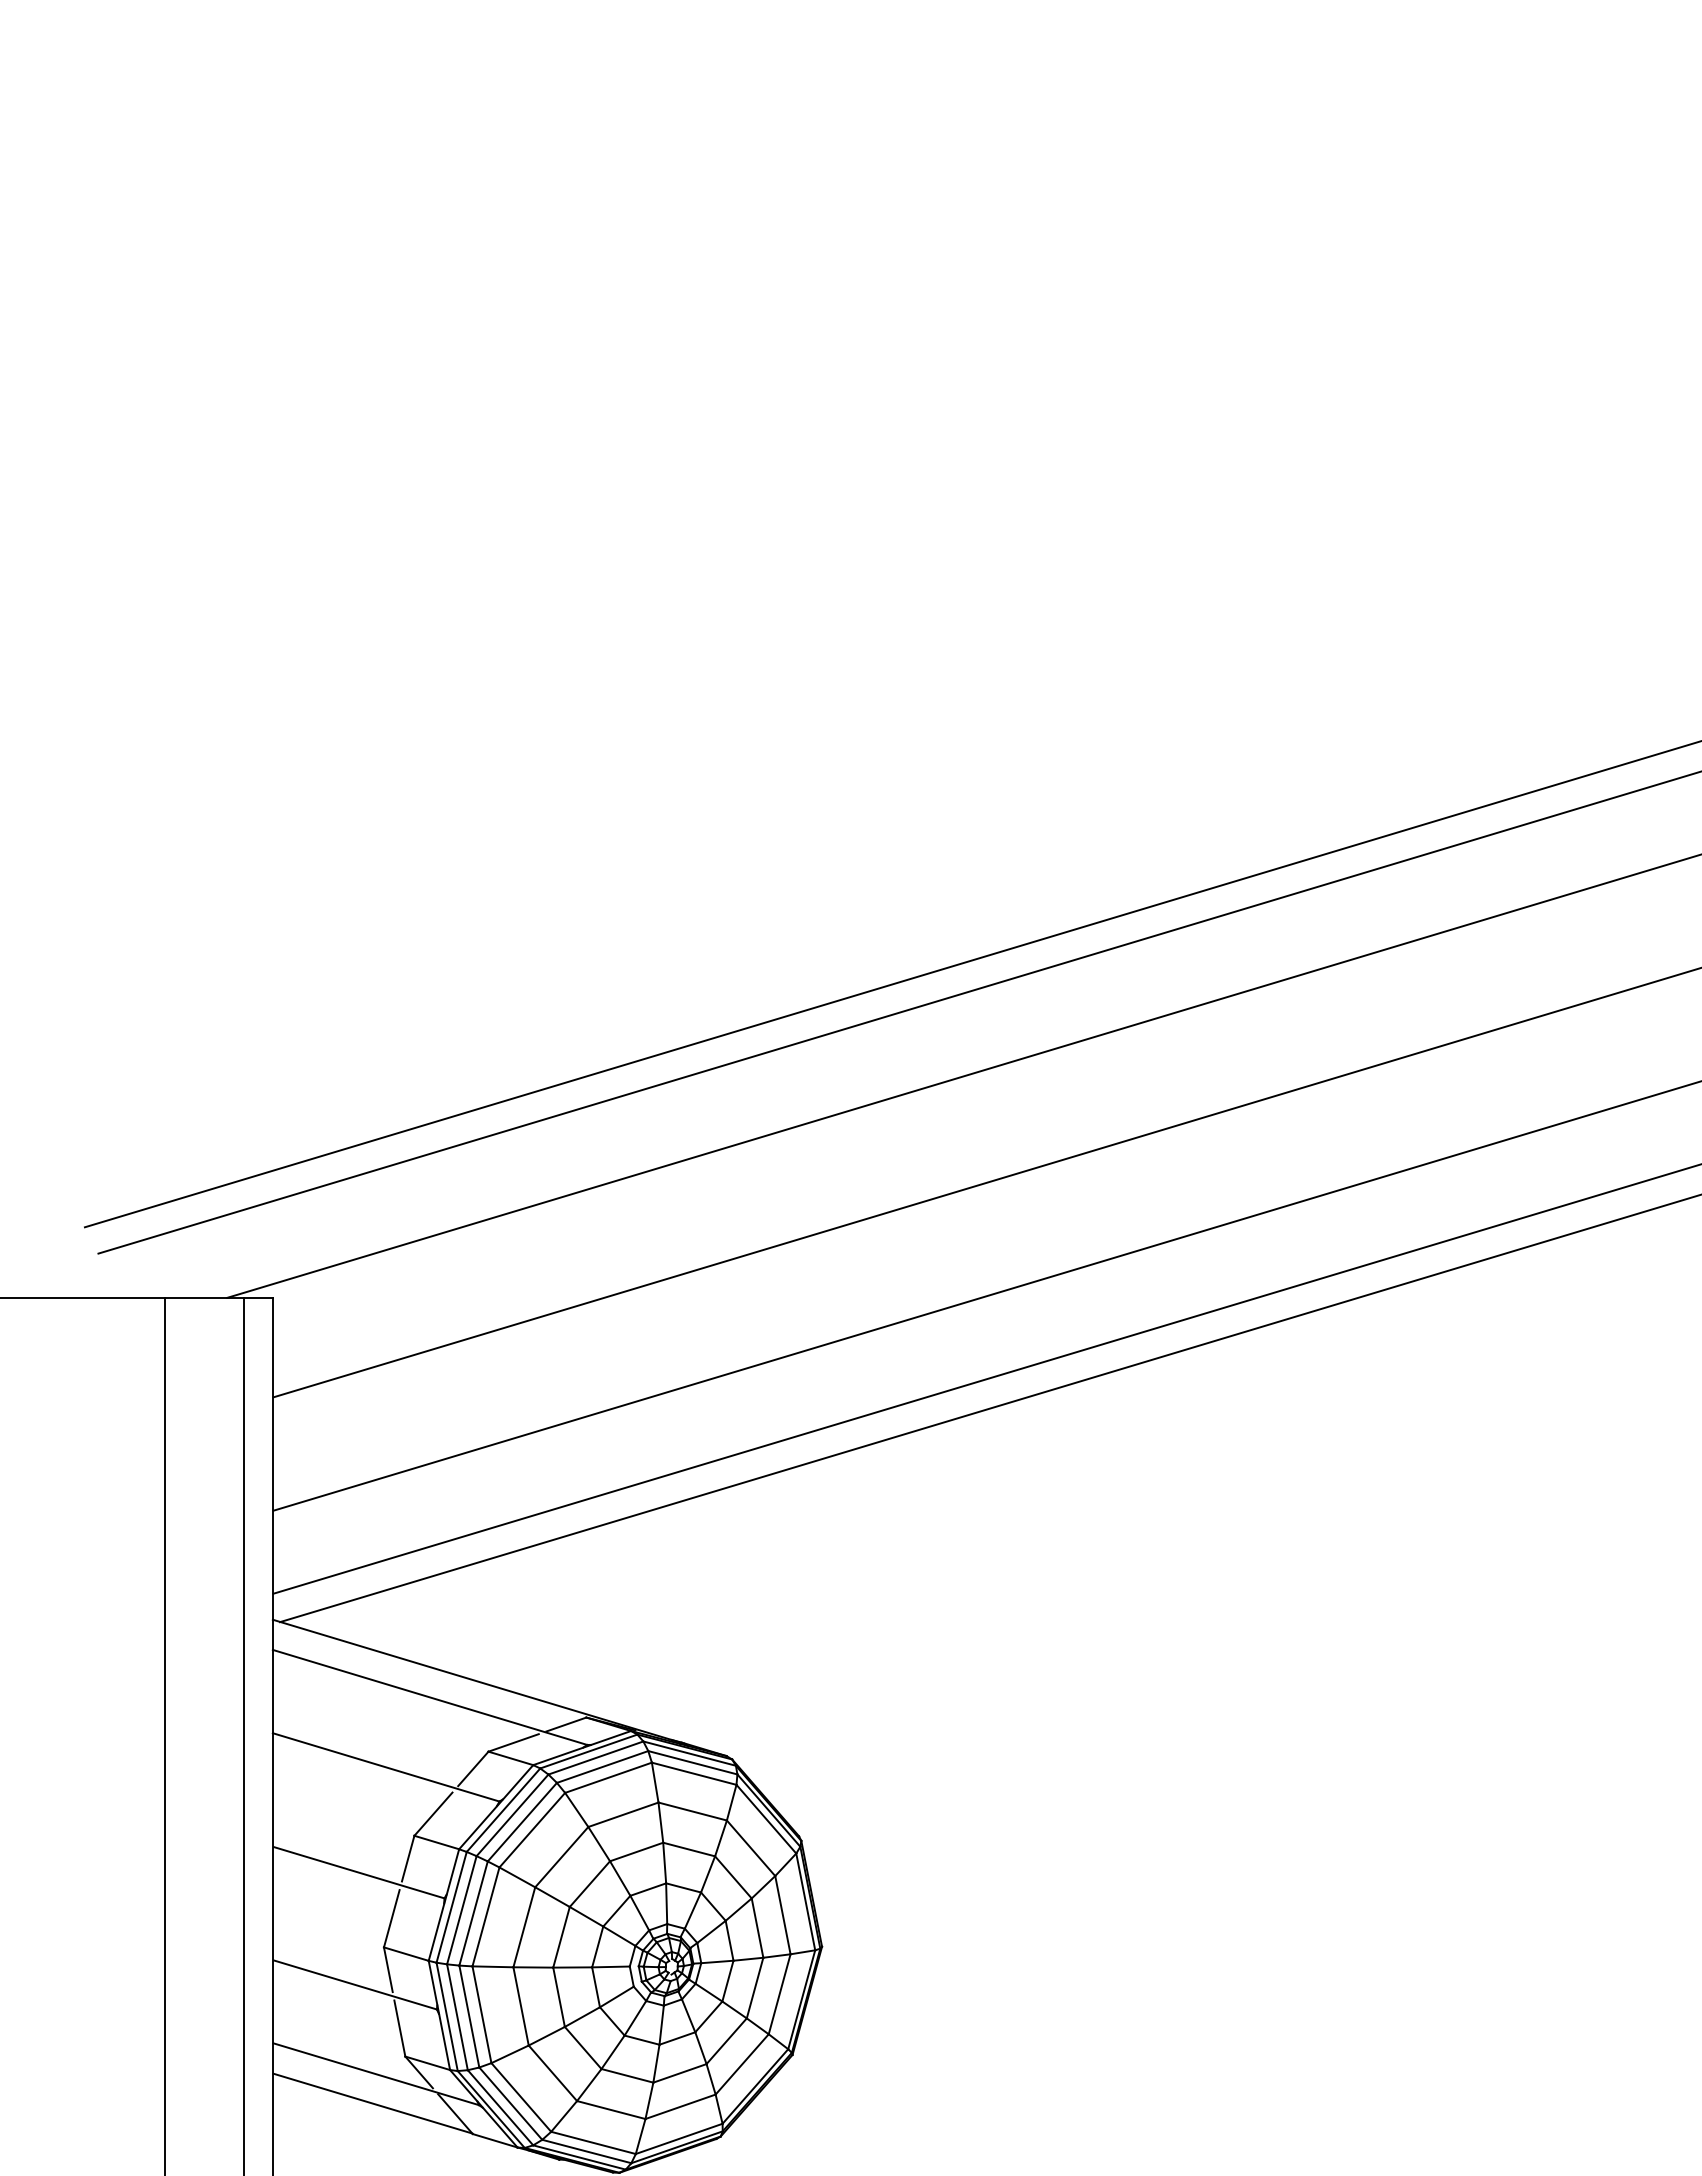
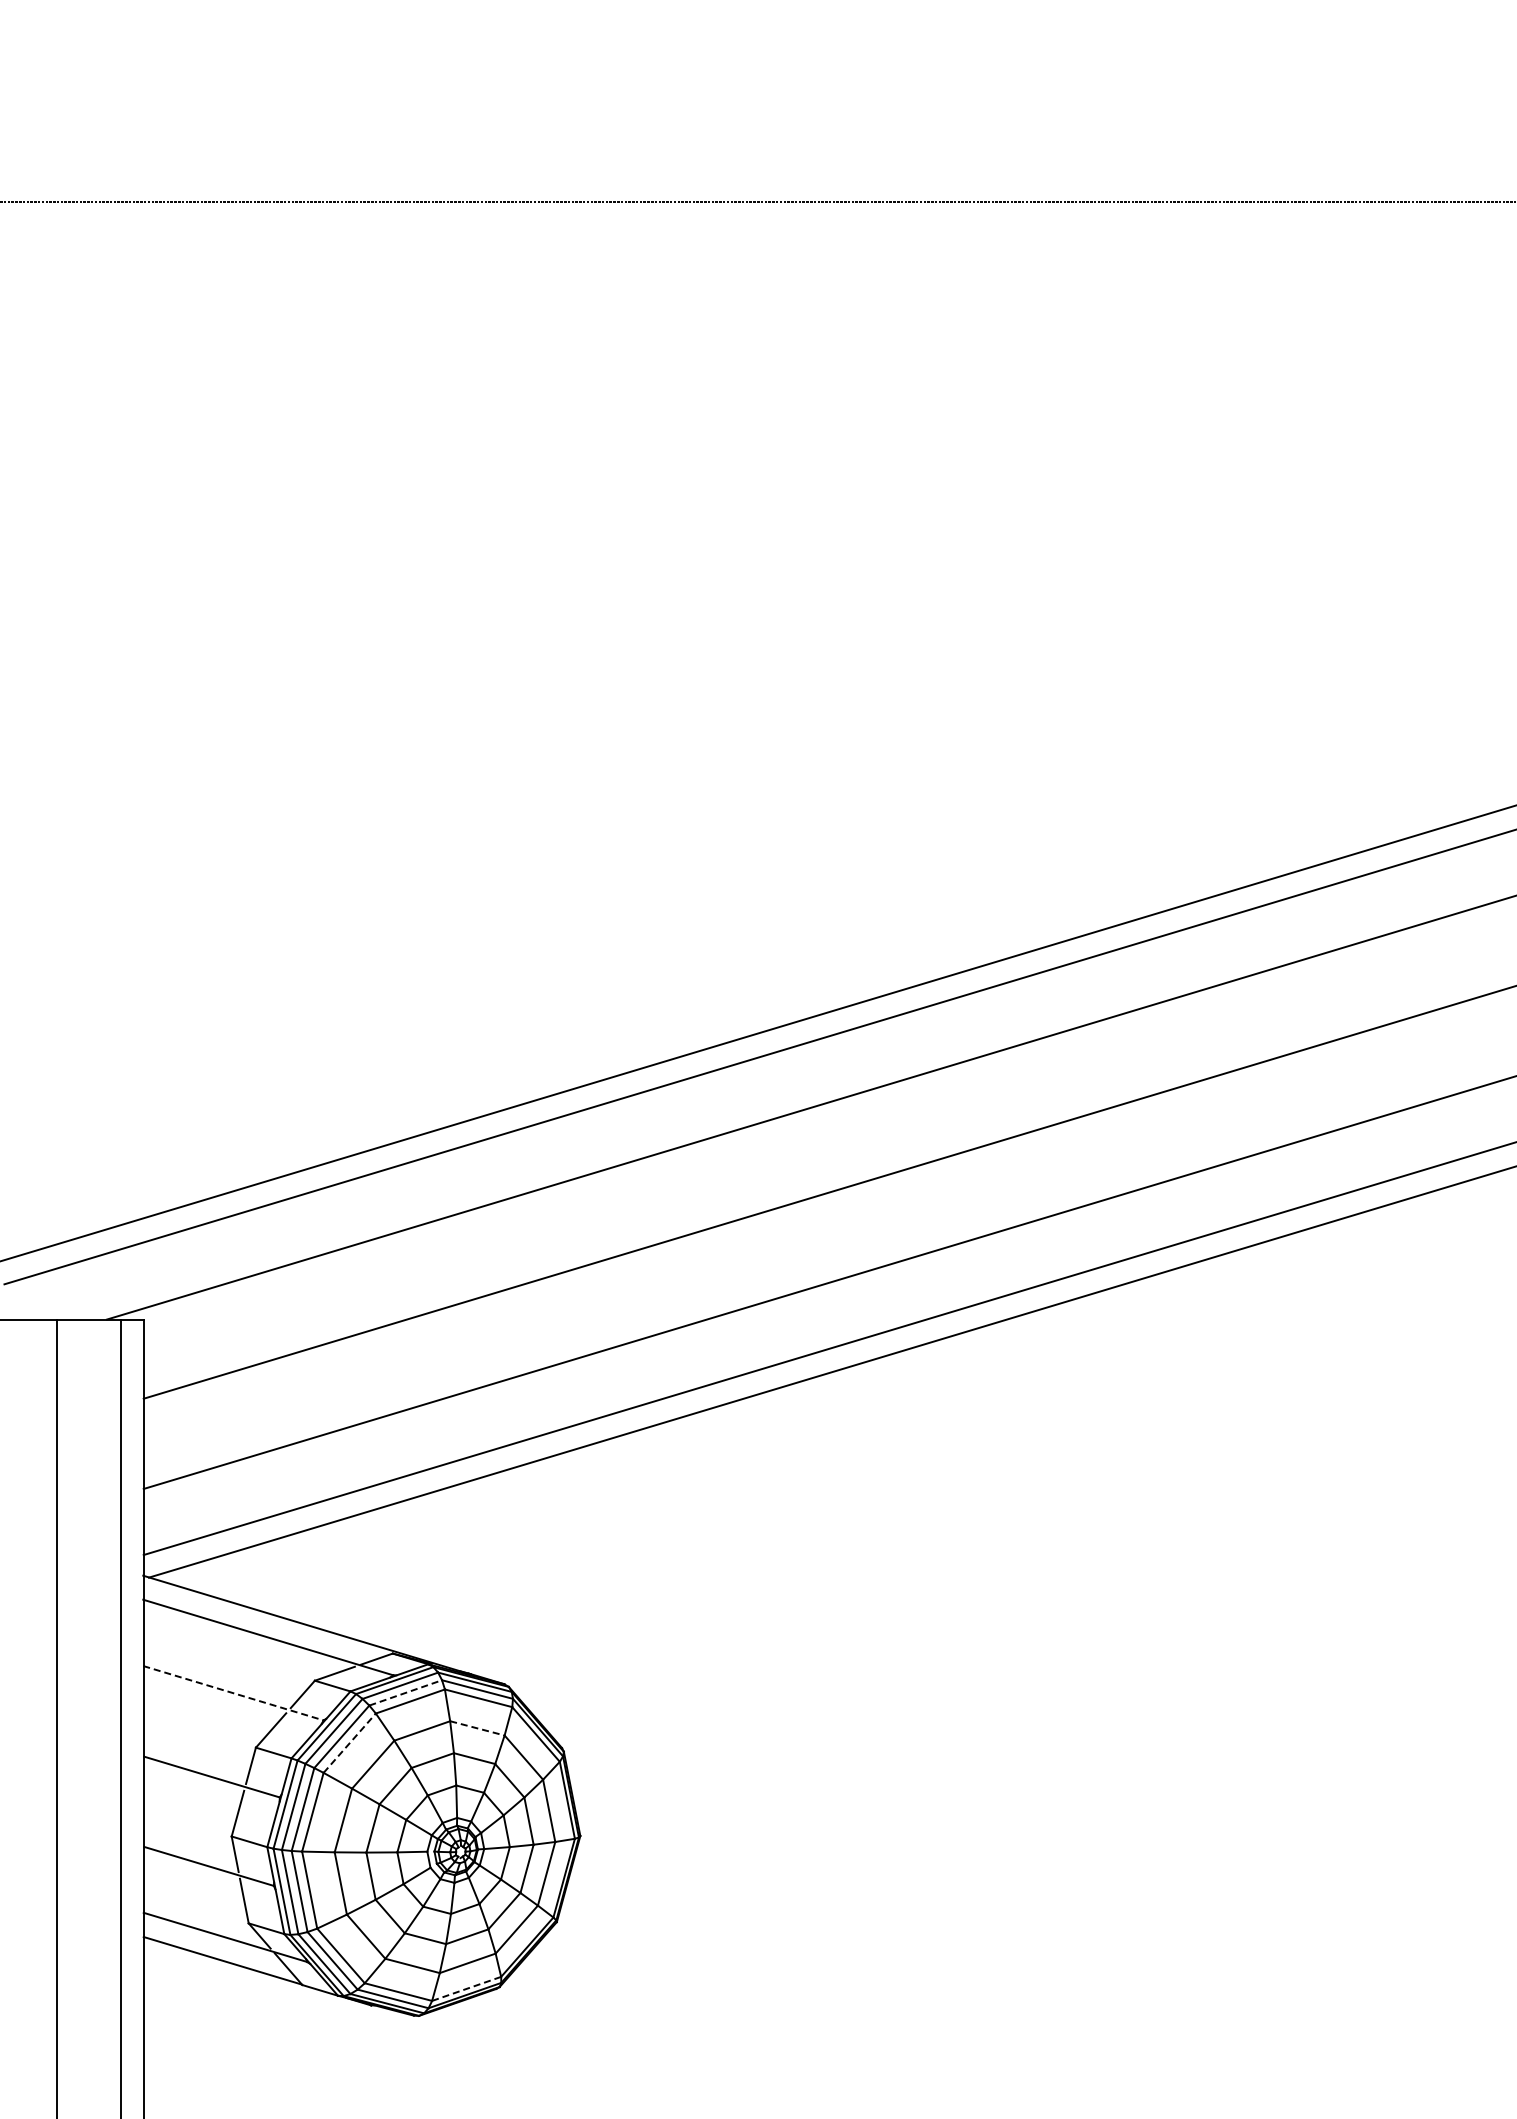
line: (602, 1766) -> (405, 1692), solid -> dashed
line: (386, 1767) -> (233, 1693), solid -> dashed
line: (692, 1811) -> (477, 1728), solid -> dashed
line: (531, 1830) -> (349, 1743), solid -> dashed
line: (678, 2138) -> (466, 1988), solid -> dashed

